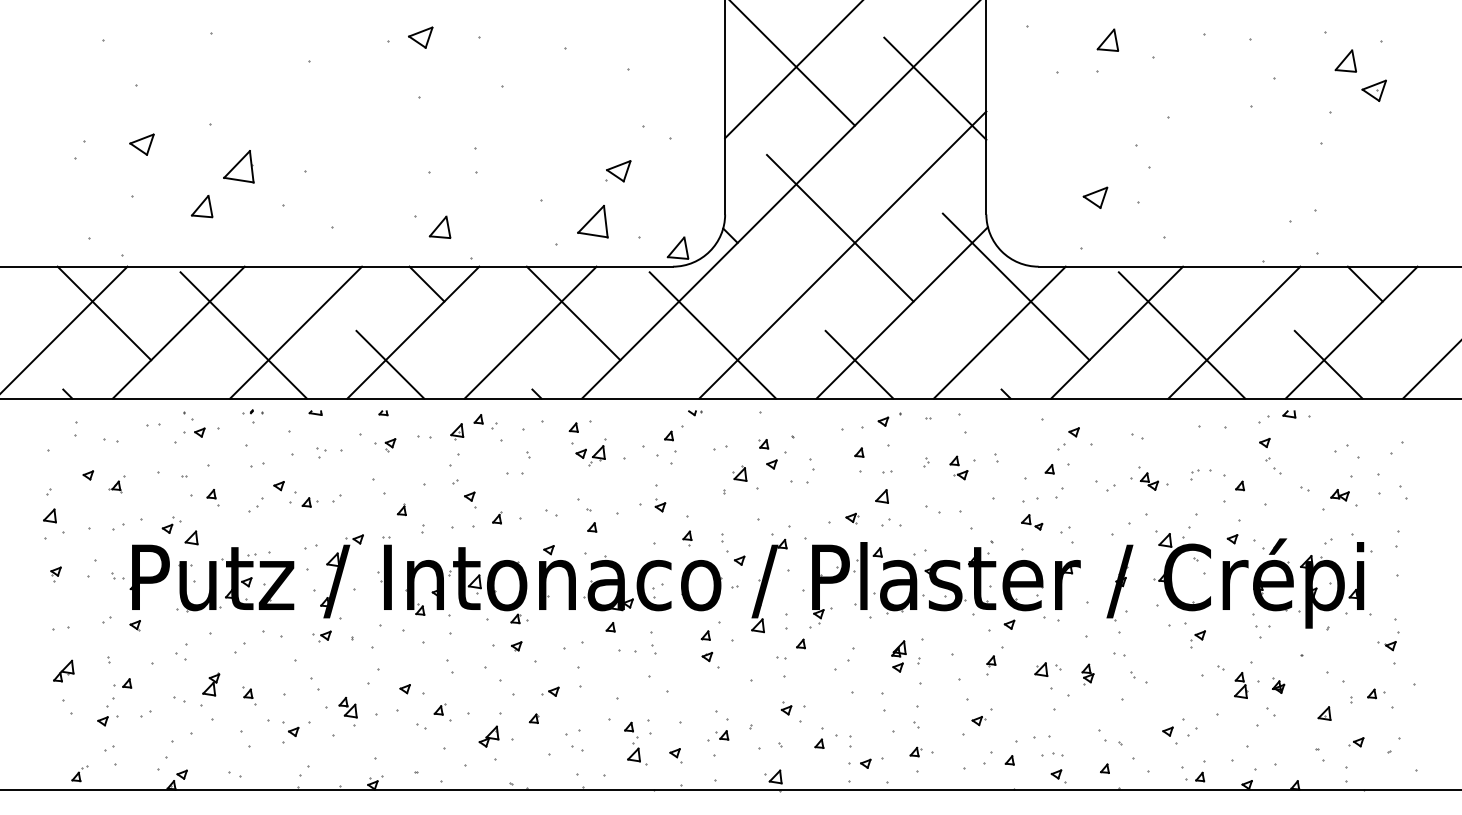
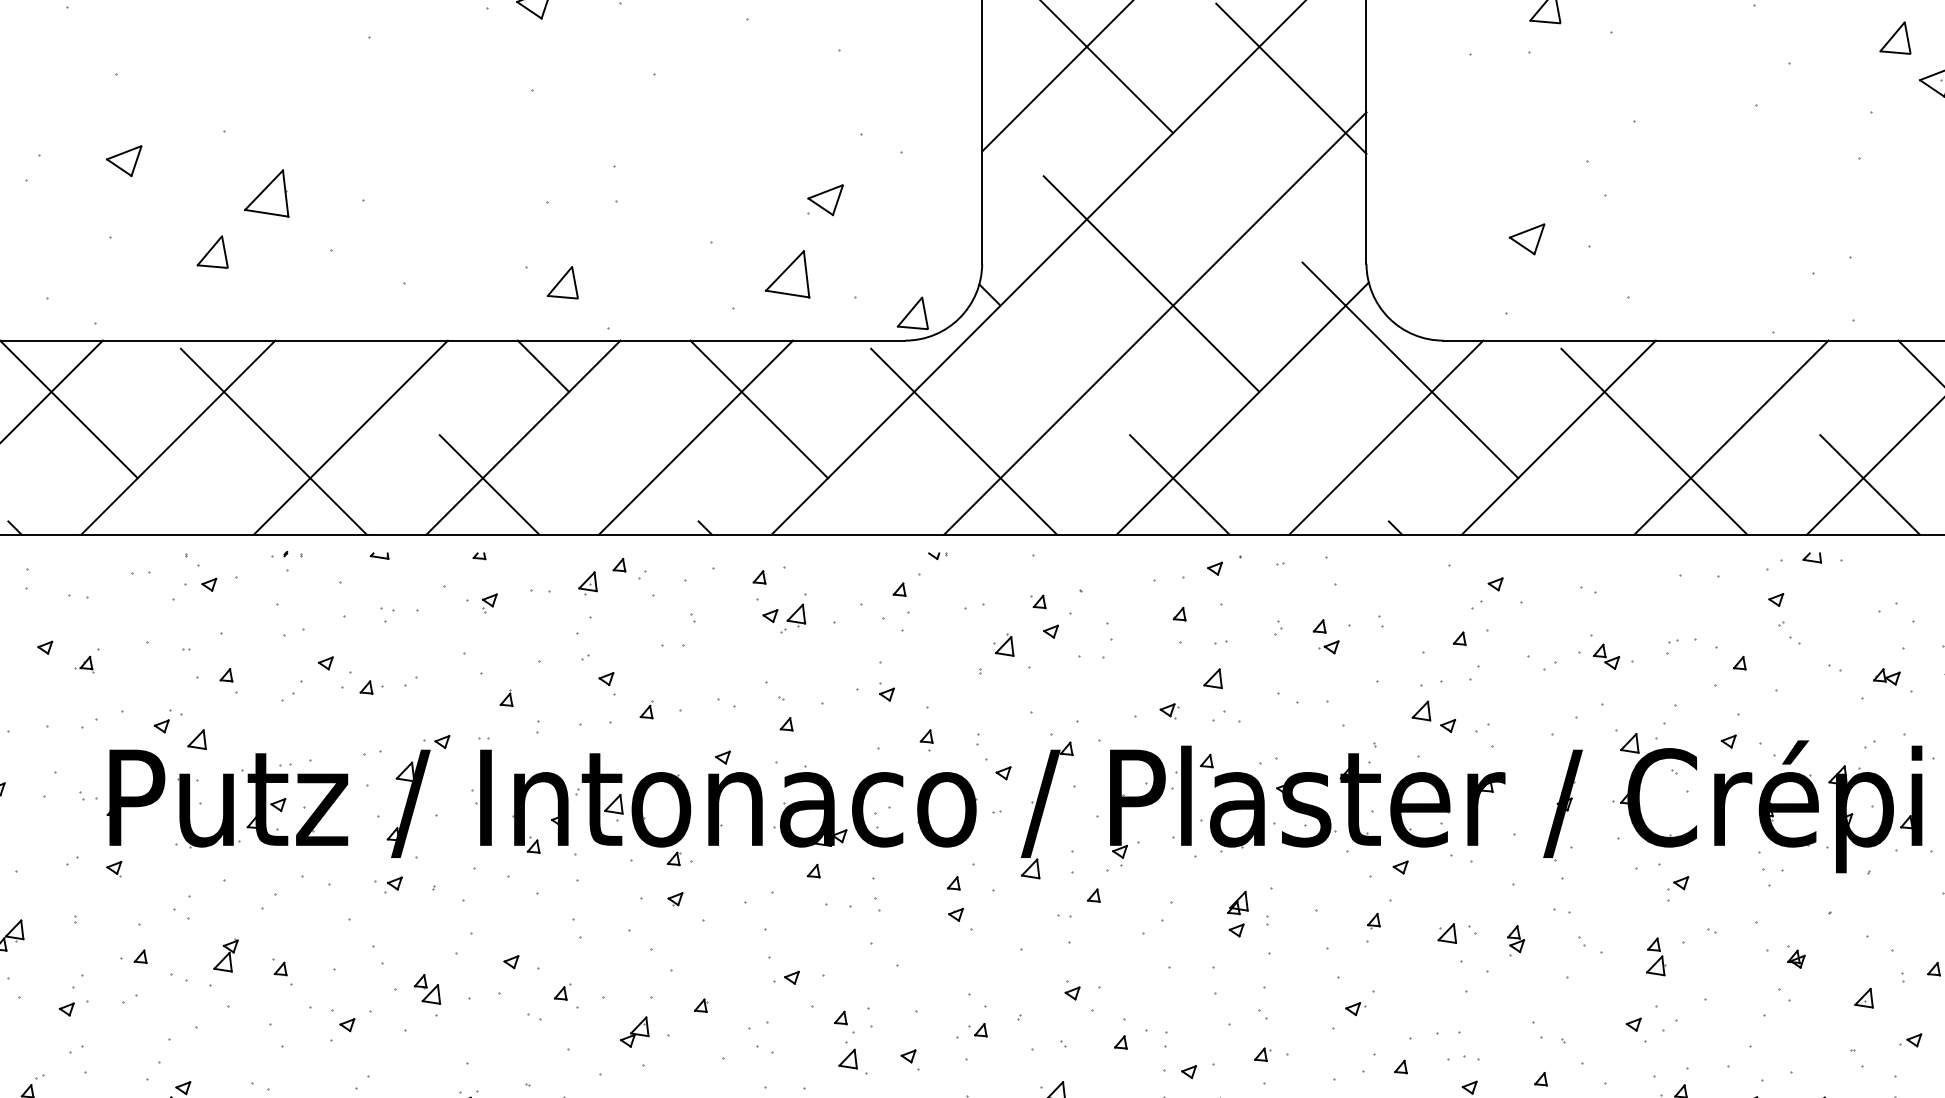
part: (1031, 522) -> (1432, 716), size x1.43
part: (122, 683) -> (133, 956), moved
part: (1241, 685) -> (1656, 956), moved
part: (550, 691) -> (786, 977), moved

